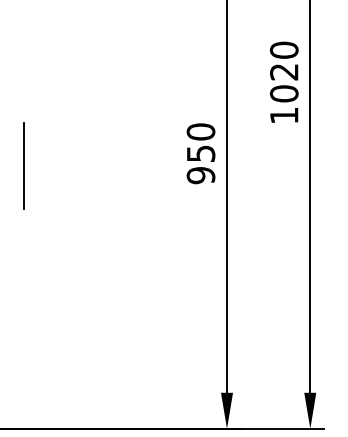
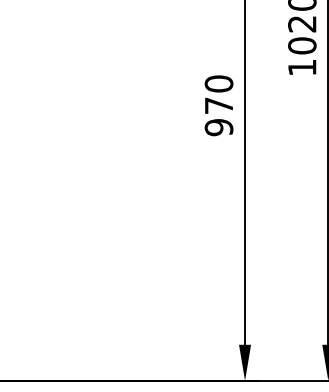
text: (201, 153) -> (219, 105), 950 -> 970
line: (23, 165) -> (41, 117), removed

